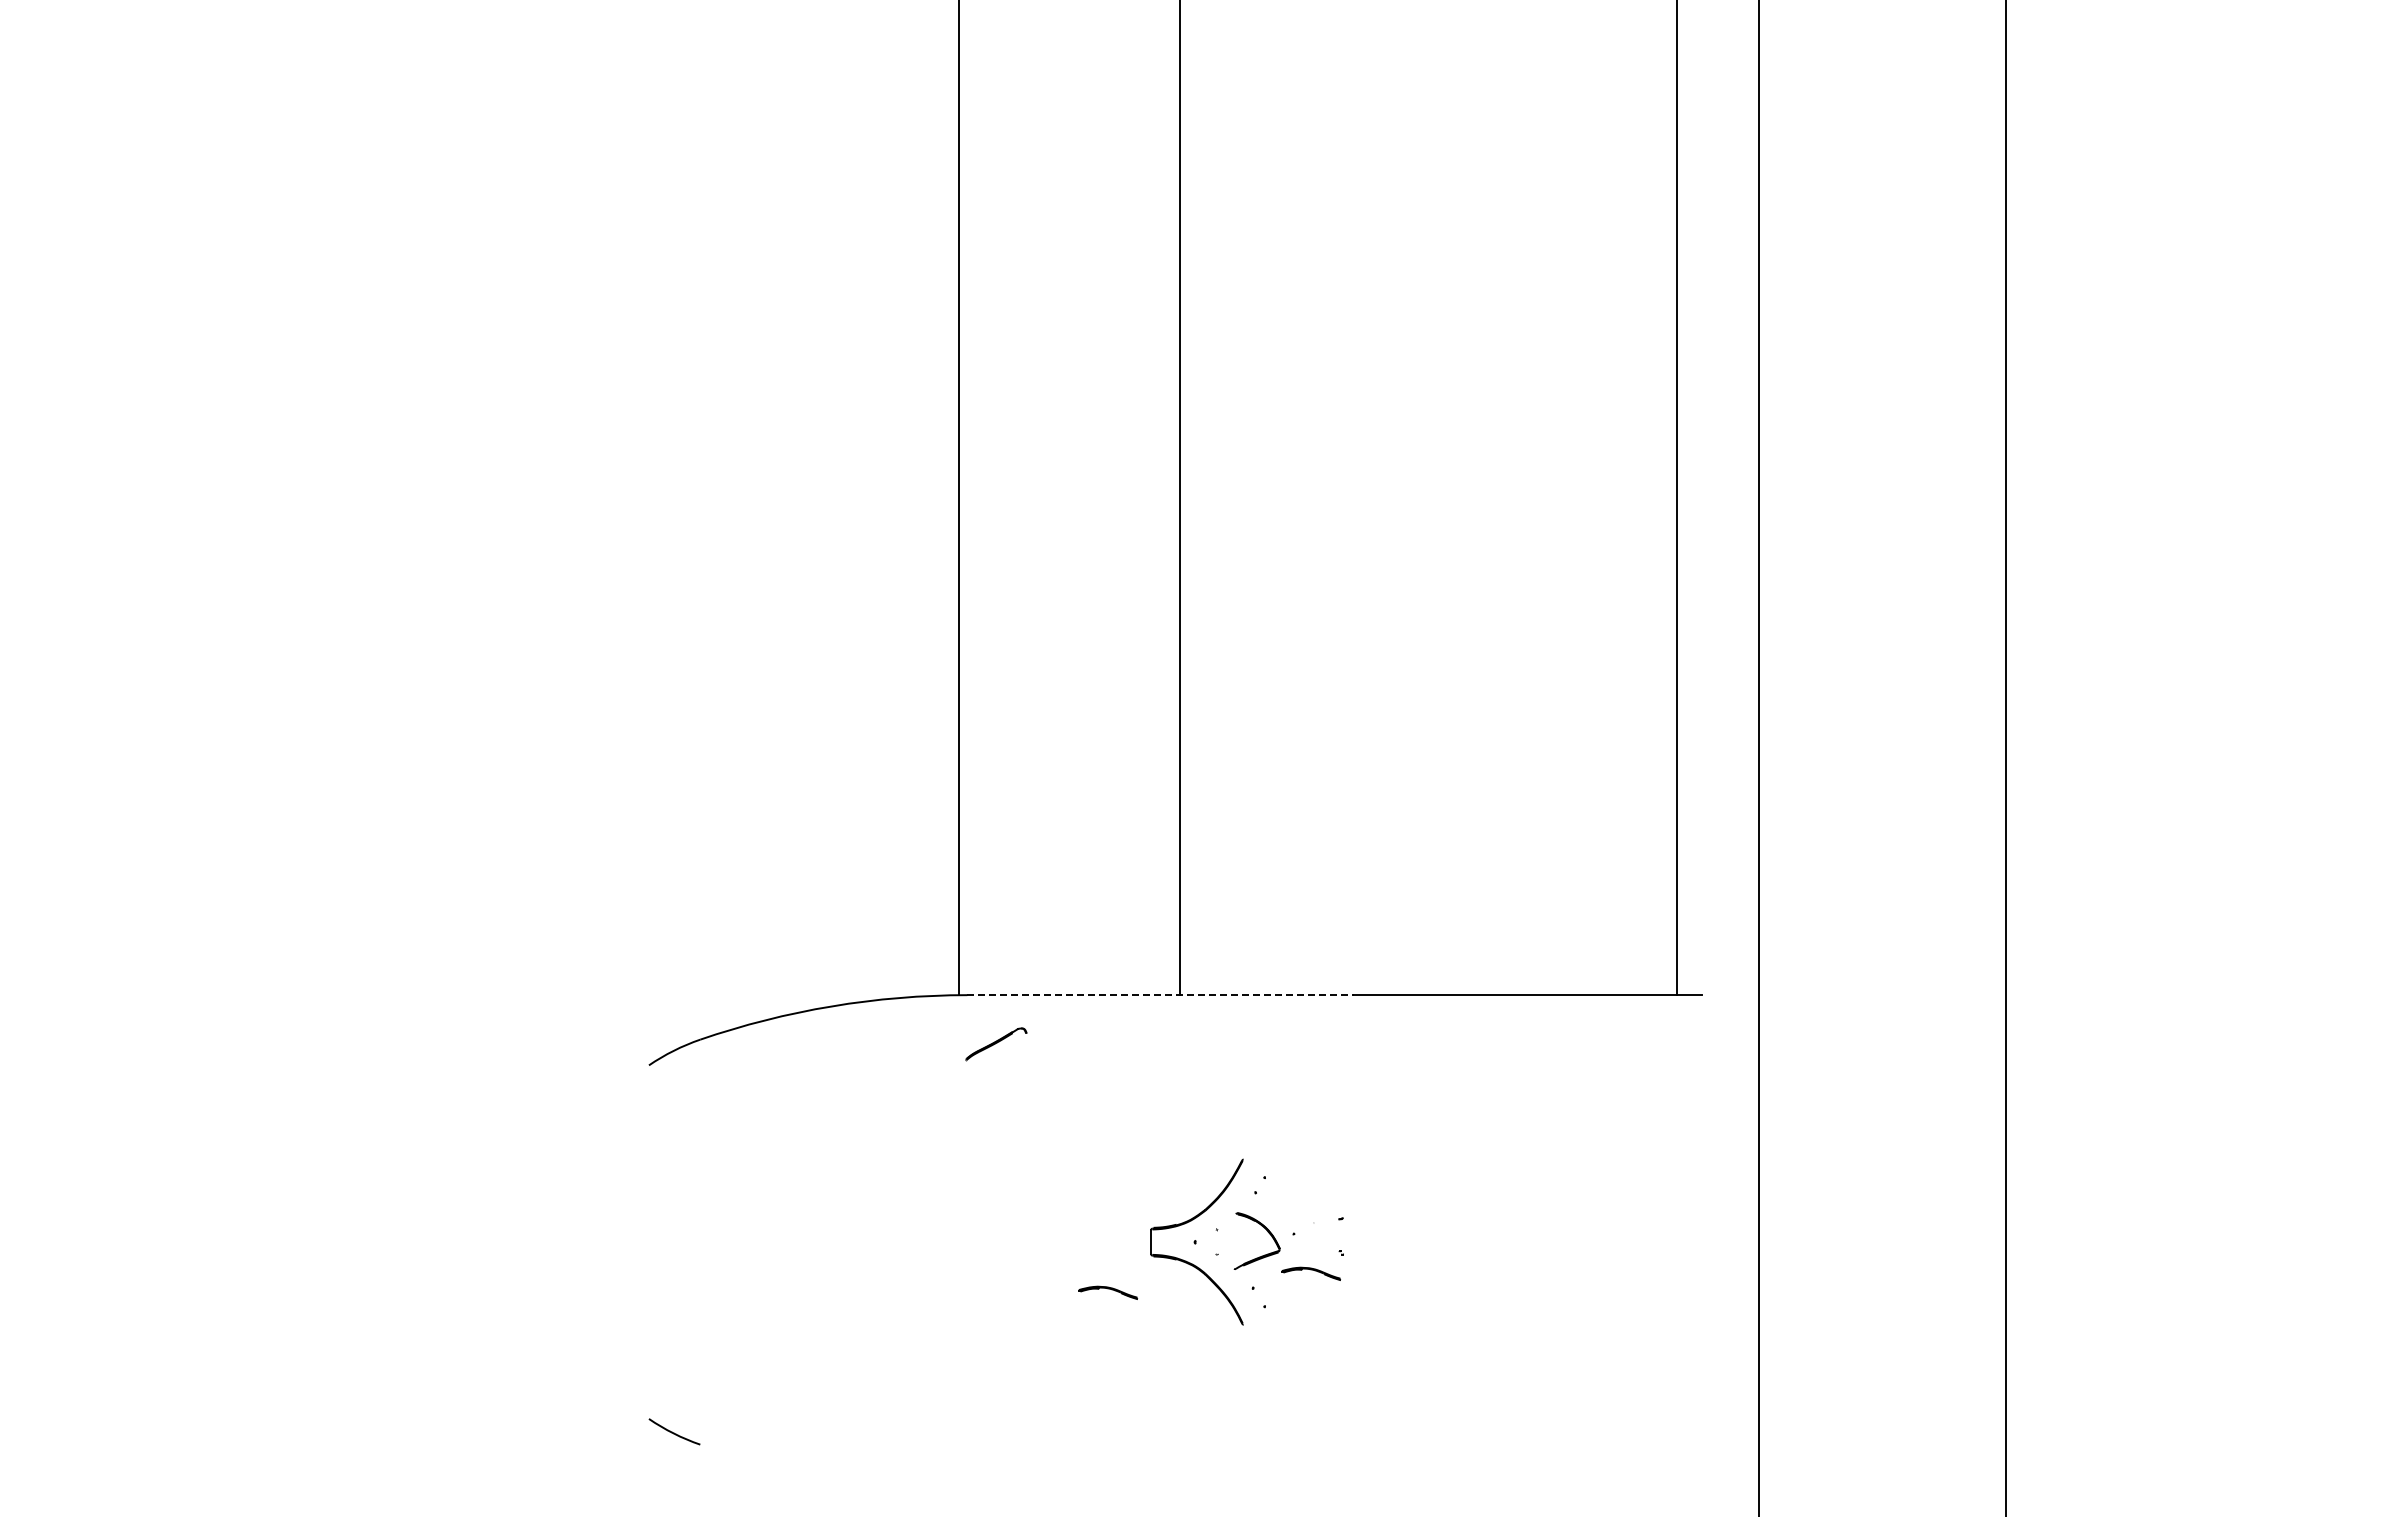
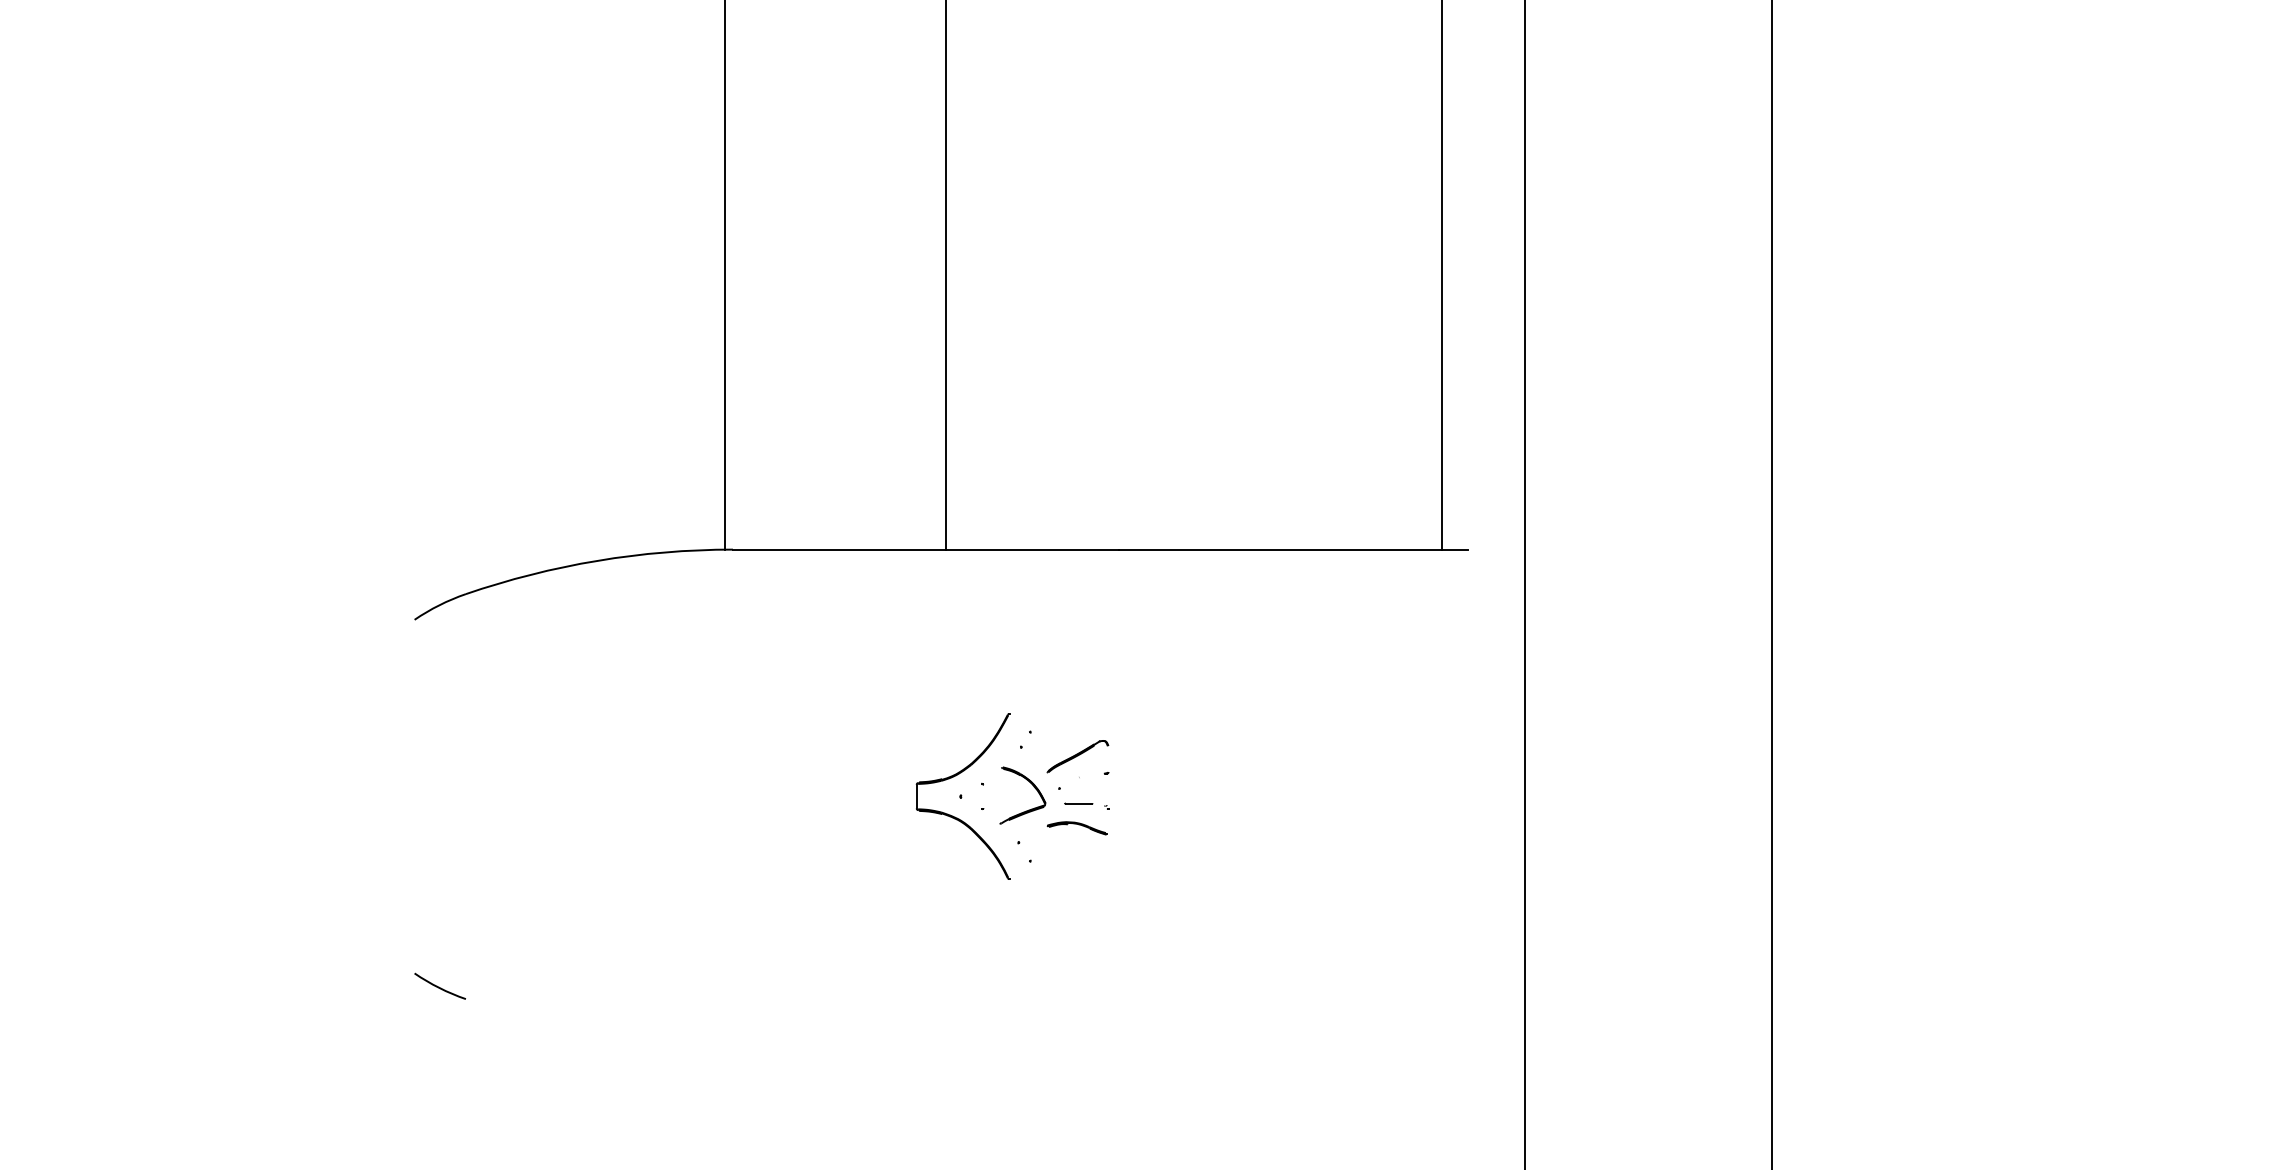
line: (1160, 995) -> (926, 549), dashed -> solid
part: (996, 1044) -> (1078, 756), moved
line: (1312, 1249) -> (1078, 803), added
part: (1107, 1292) -> (873, 846), removed

